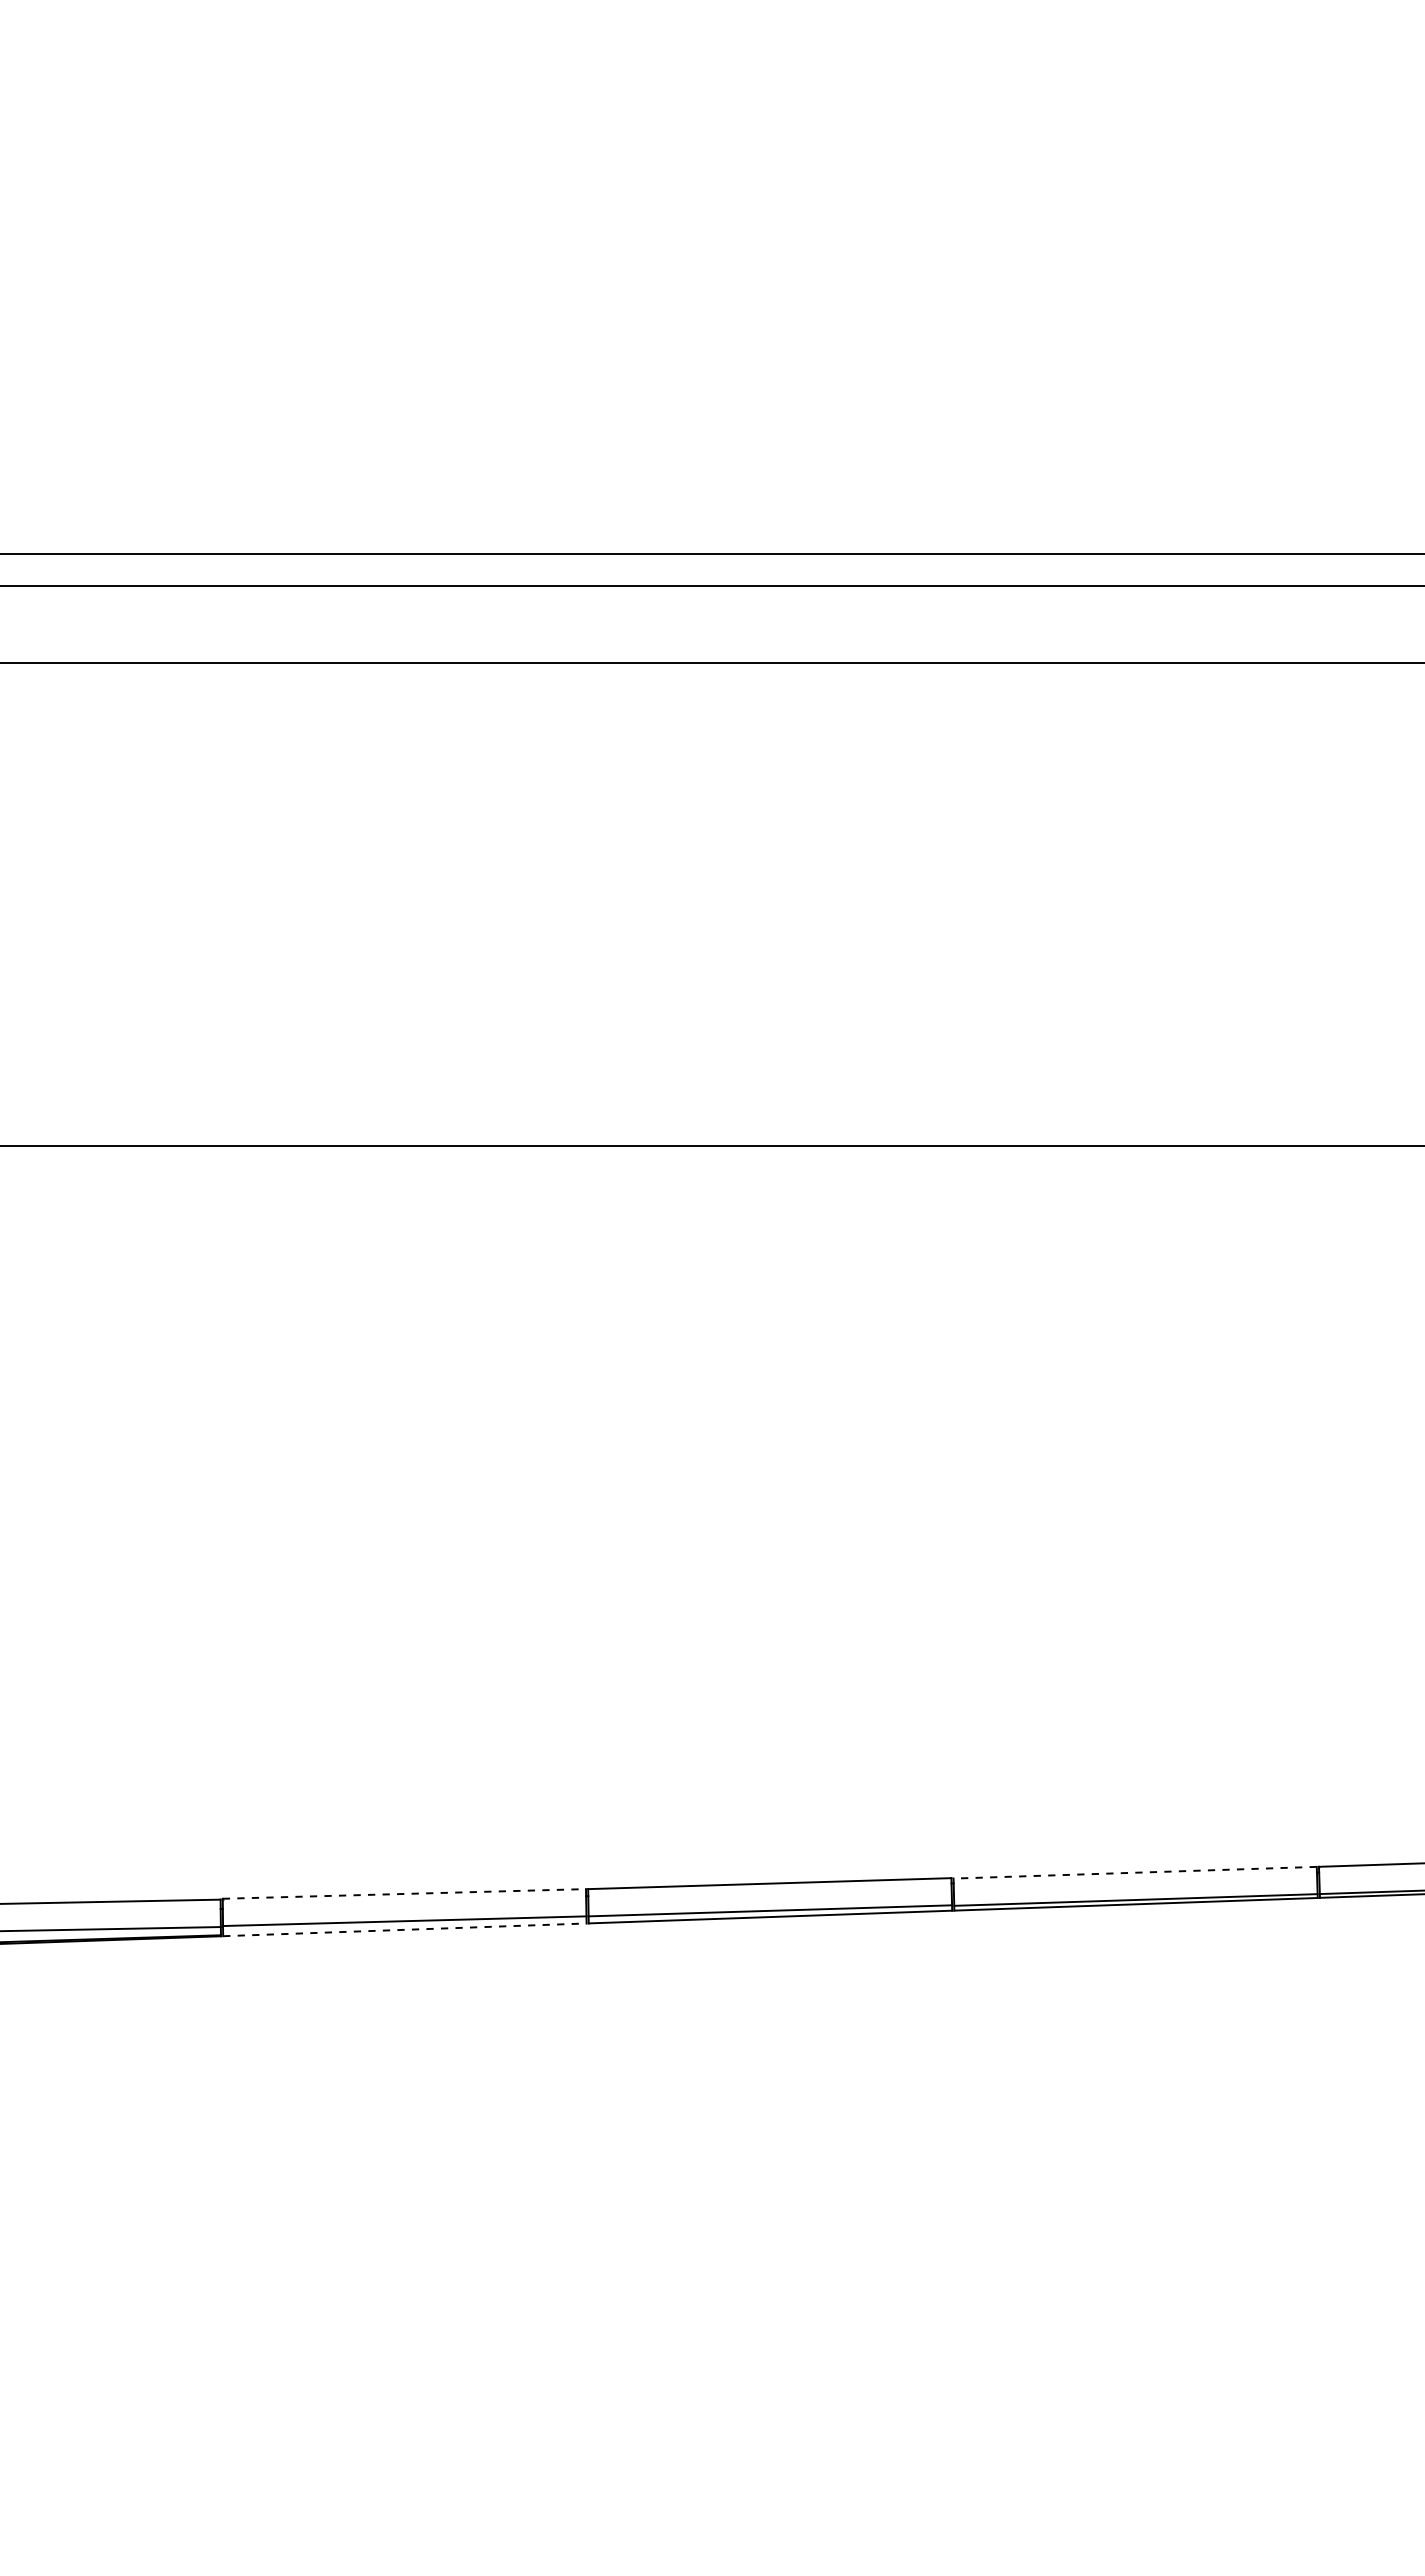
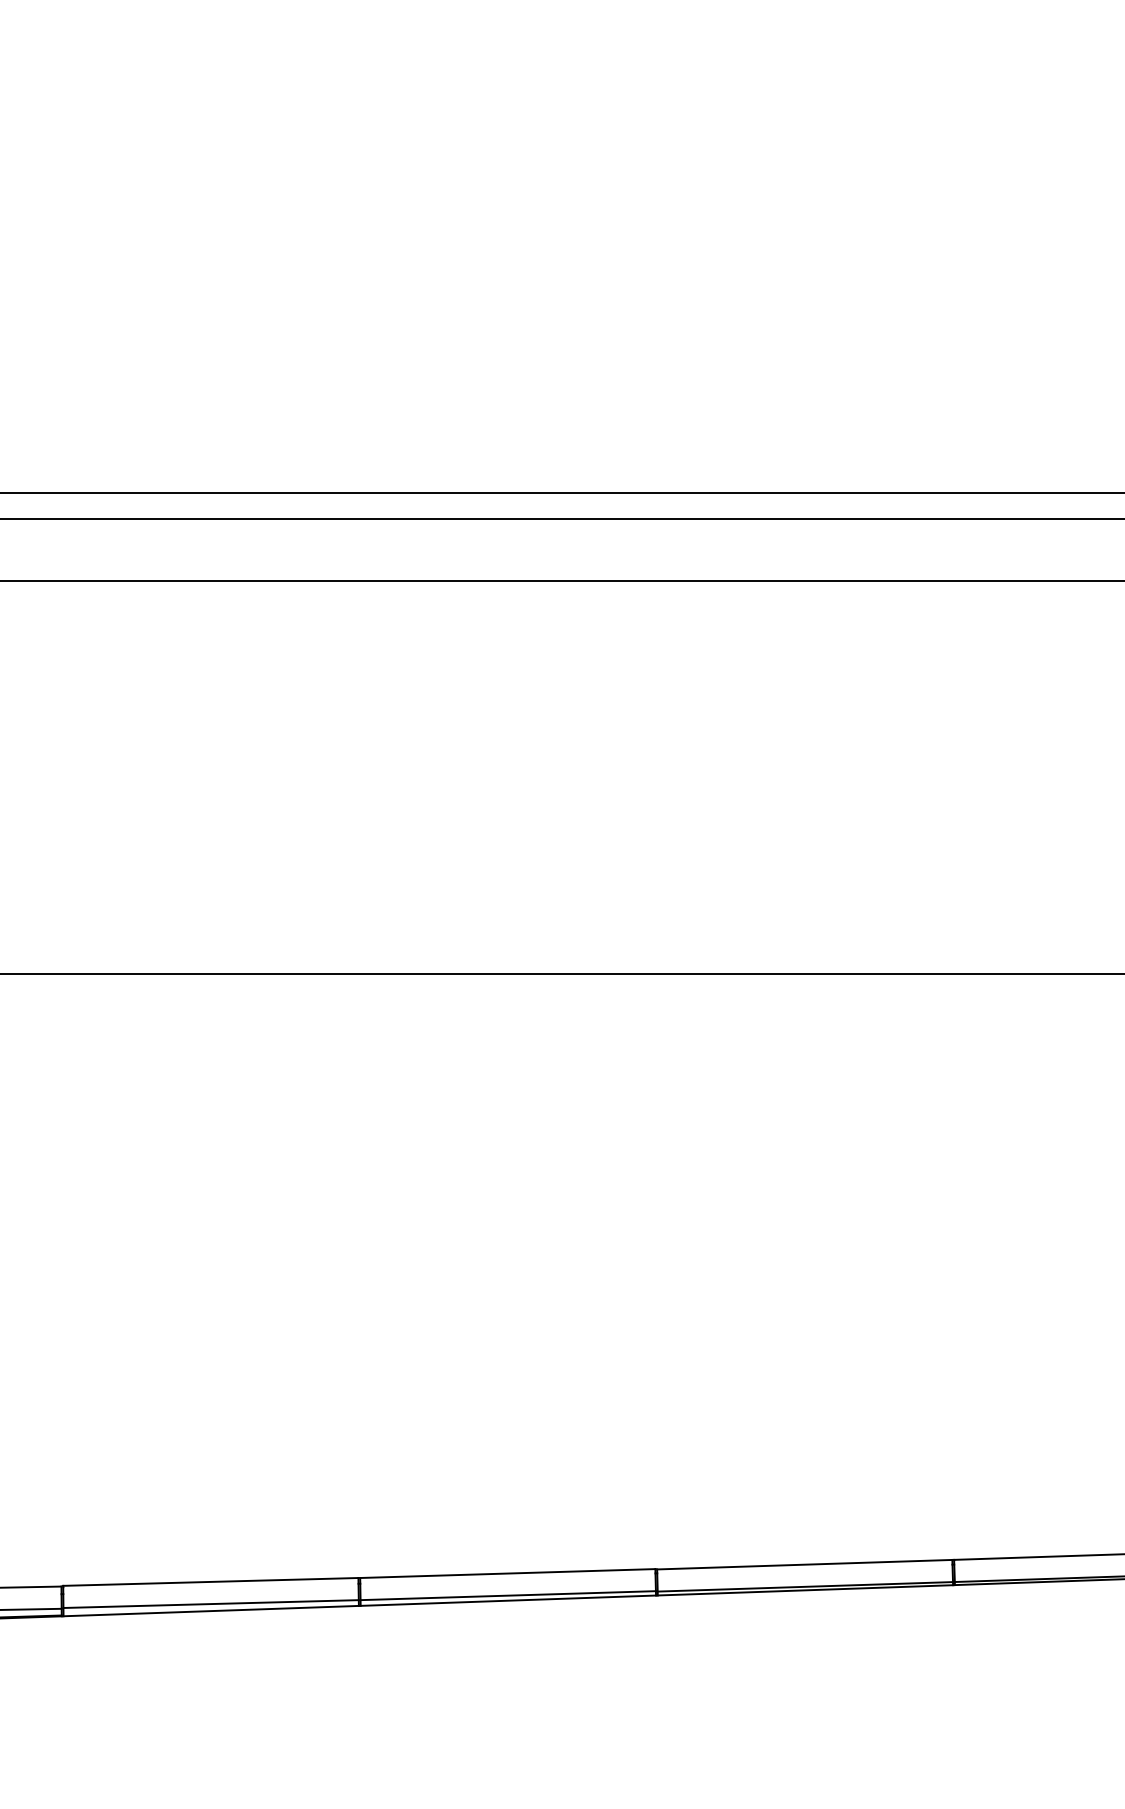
line: (1135, 1872) -> (805, 1564), dashed -> solid
line: (404, 1893) -> (210, 1581), dashed -> solid
line: (404, 1929) -> (210, 1610), dashed -> solid

